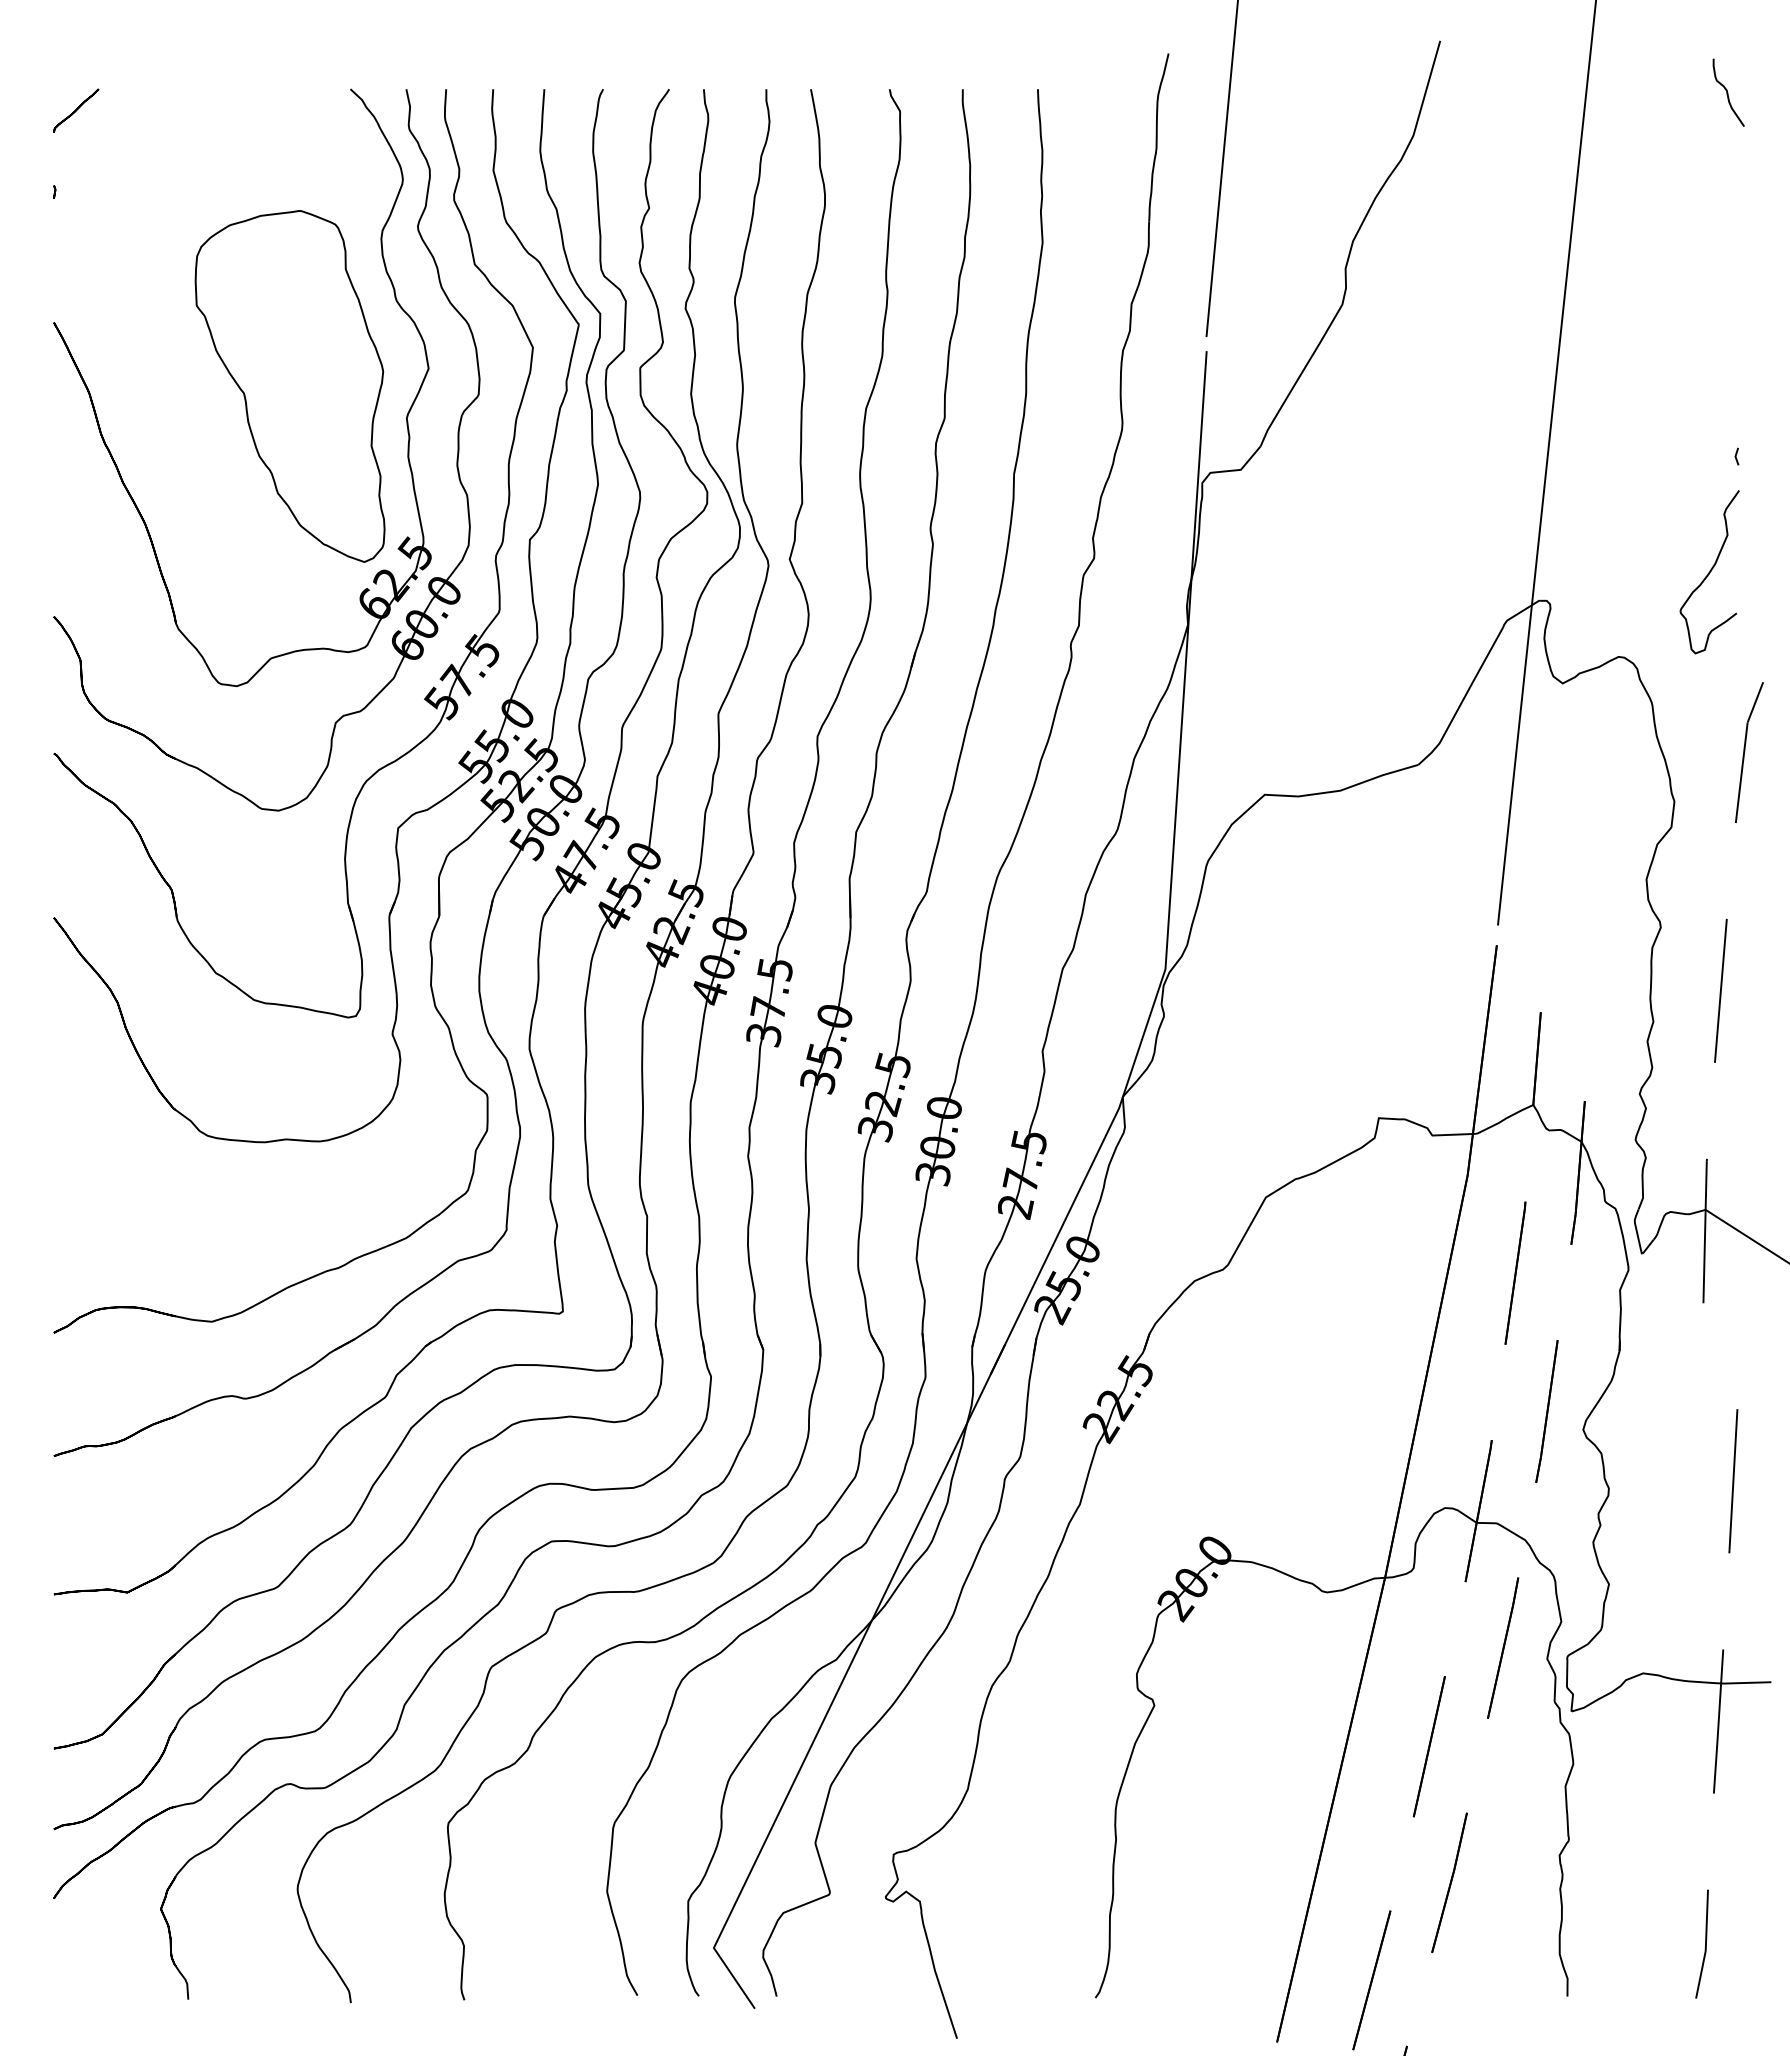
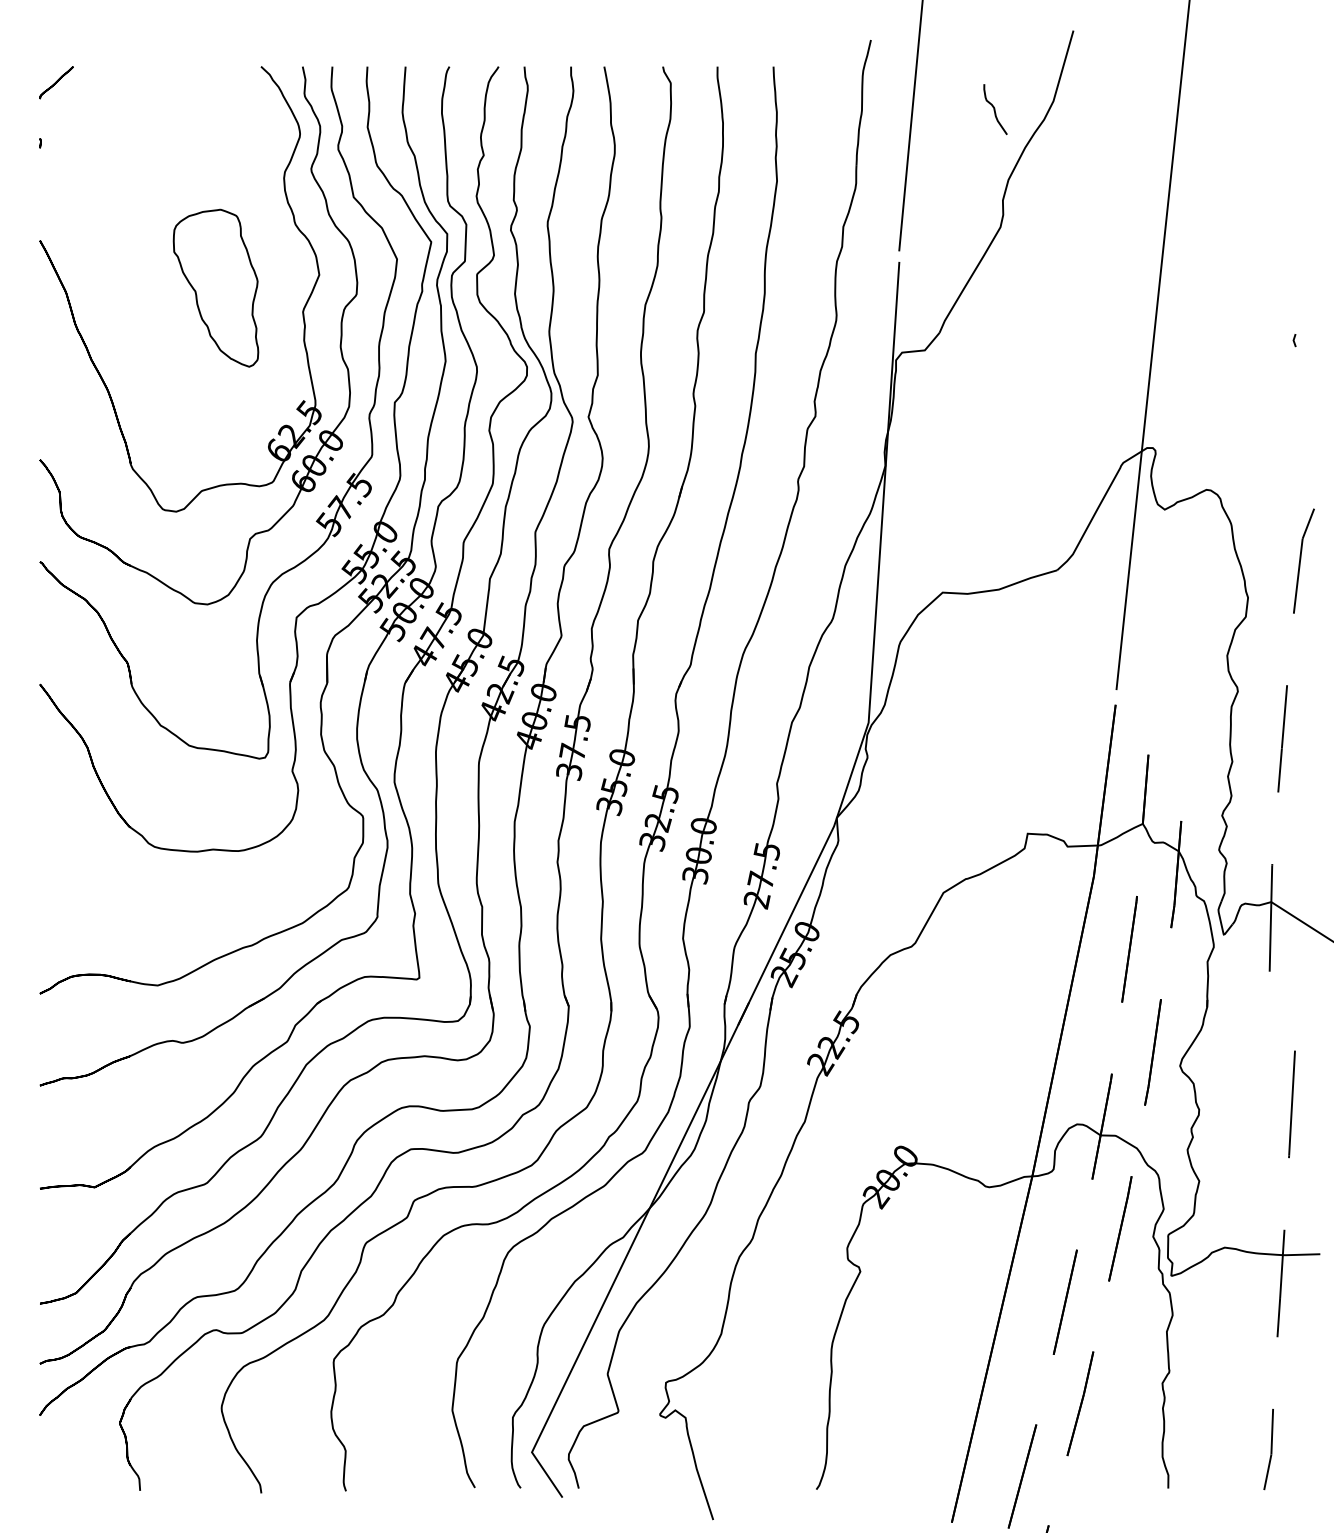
curve: (1728, 92) -> (995, 109), moved
part: (289, 386) -> (215, 288), size x0.6
curve: (1709, 572) -> (1274, 426), removed

